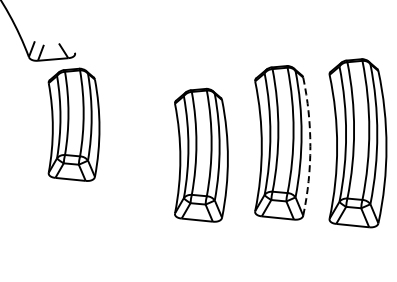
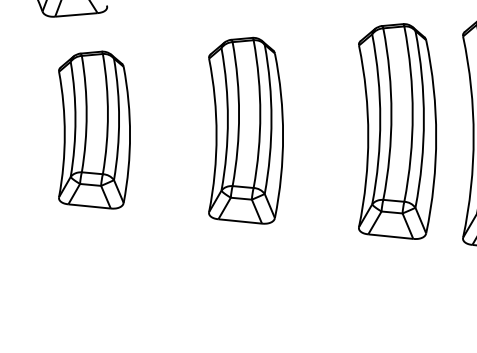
part: (73, 124) -> (93, 129), moved
arc: (310, 146) -> (436, 136), dashed -> solid
part: (201, 154) -> (246, 129), moved

